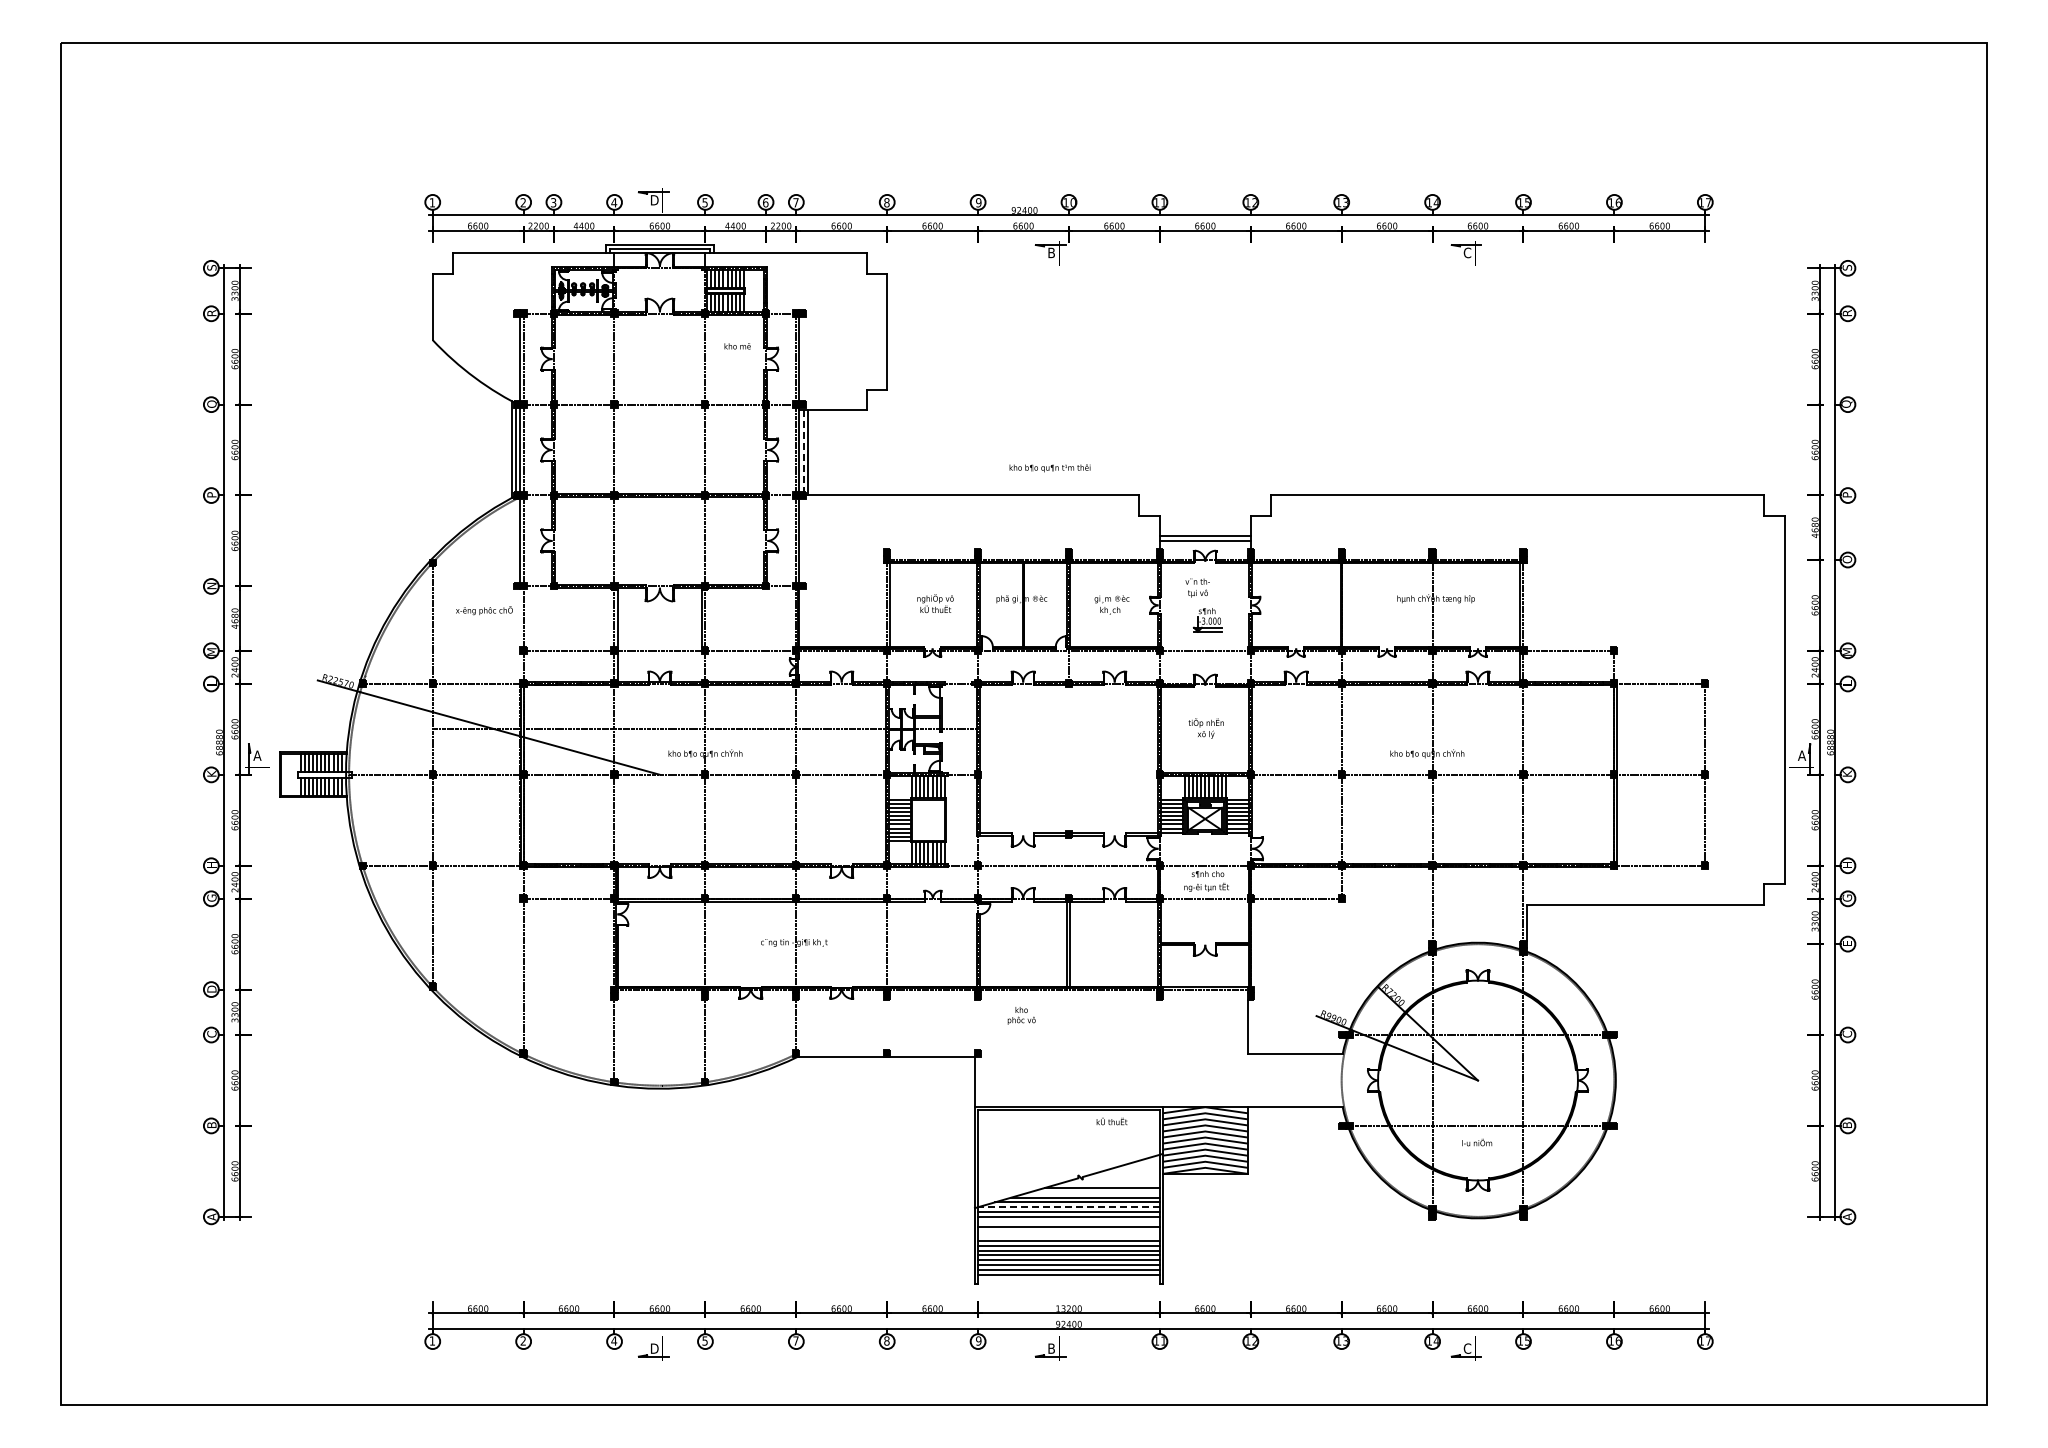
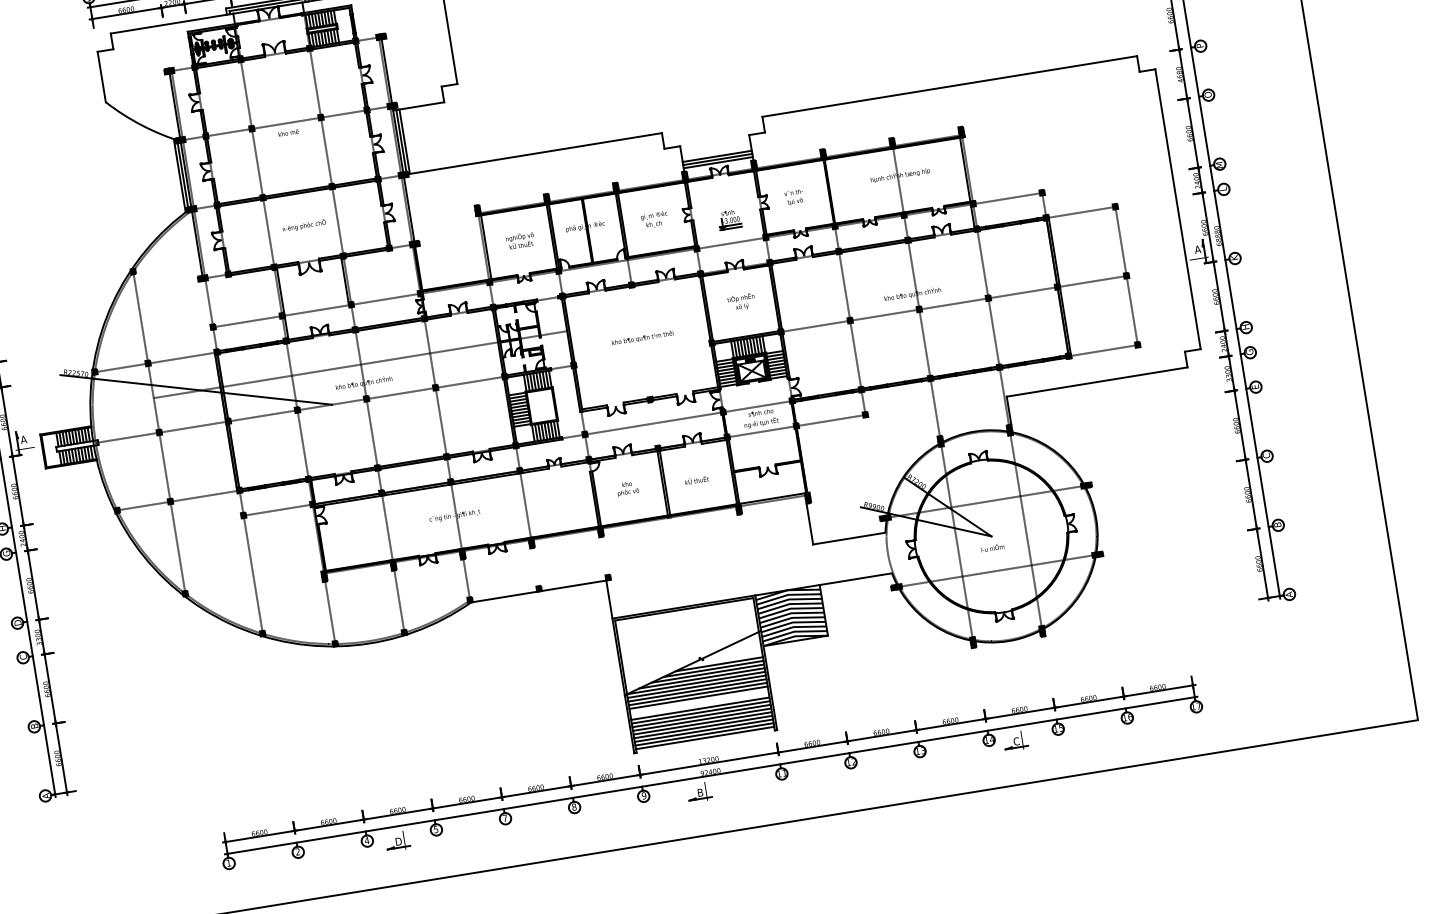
text: (737, 346) -> (288, 133), moved
line: (803, 453) -> (401, 142), dashed -> solid
text: (1049, 468) -> (642, 338), moved
line: (1204, 544) -> (717, 162), added
text: (1197, 587) -> (794, 197), moved
text: (484, 610) -> (304, 225), moved
text: (1021, 1015) -> (627, 488), moved
text: (1111, 1121) -> (696, 480), moved
text: (1477, 1142) -> (992, 547), moved
line: (1093, 1192) -> (713, 668), added
line: (1068, 1207) -> (695, 683), dashed -> solid
line: (1068, 1221) -> (697, 693), added
line: (1068, 1279) -> (704, 738), added

